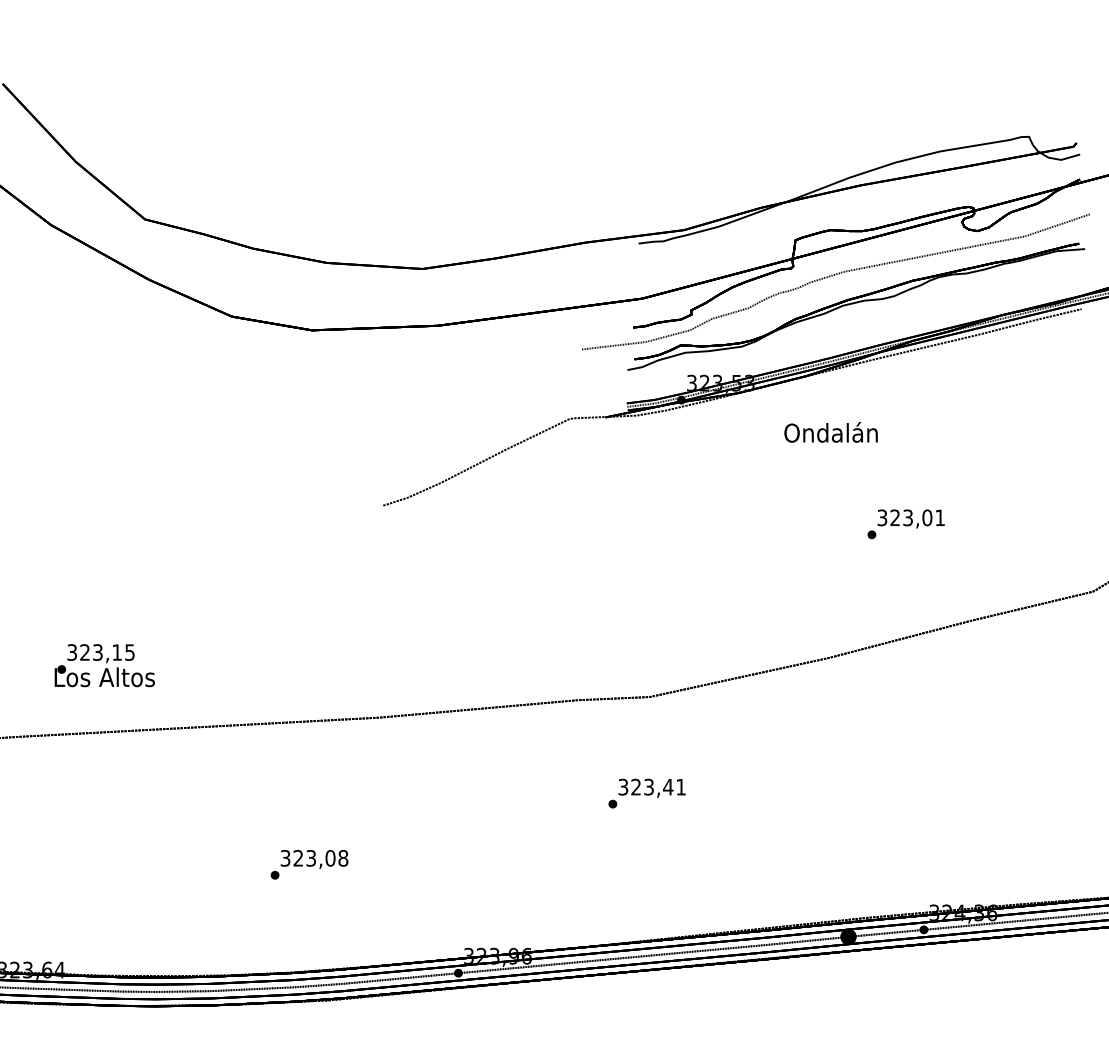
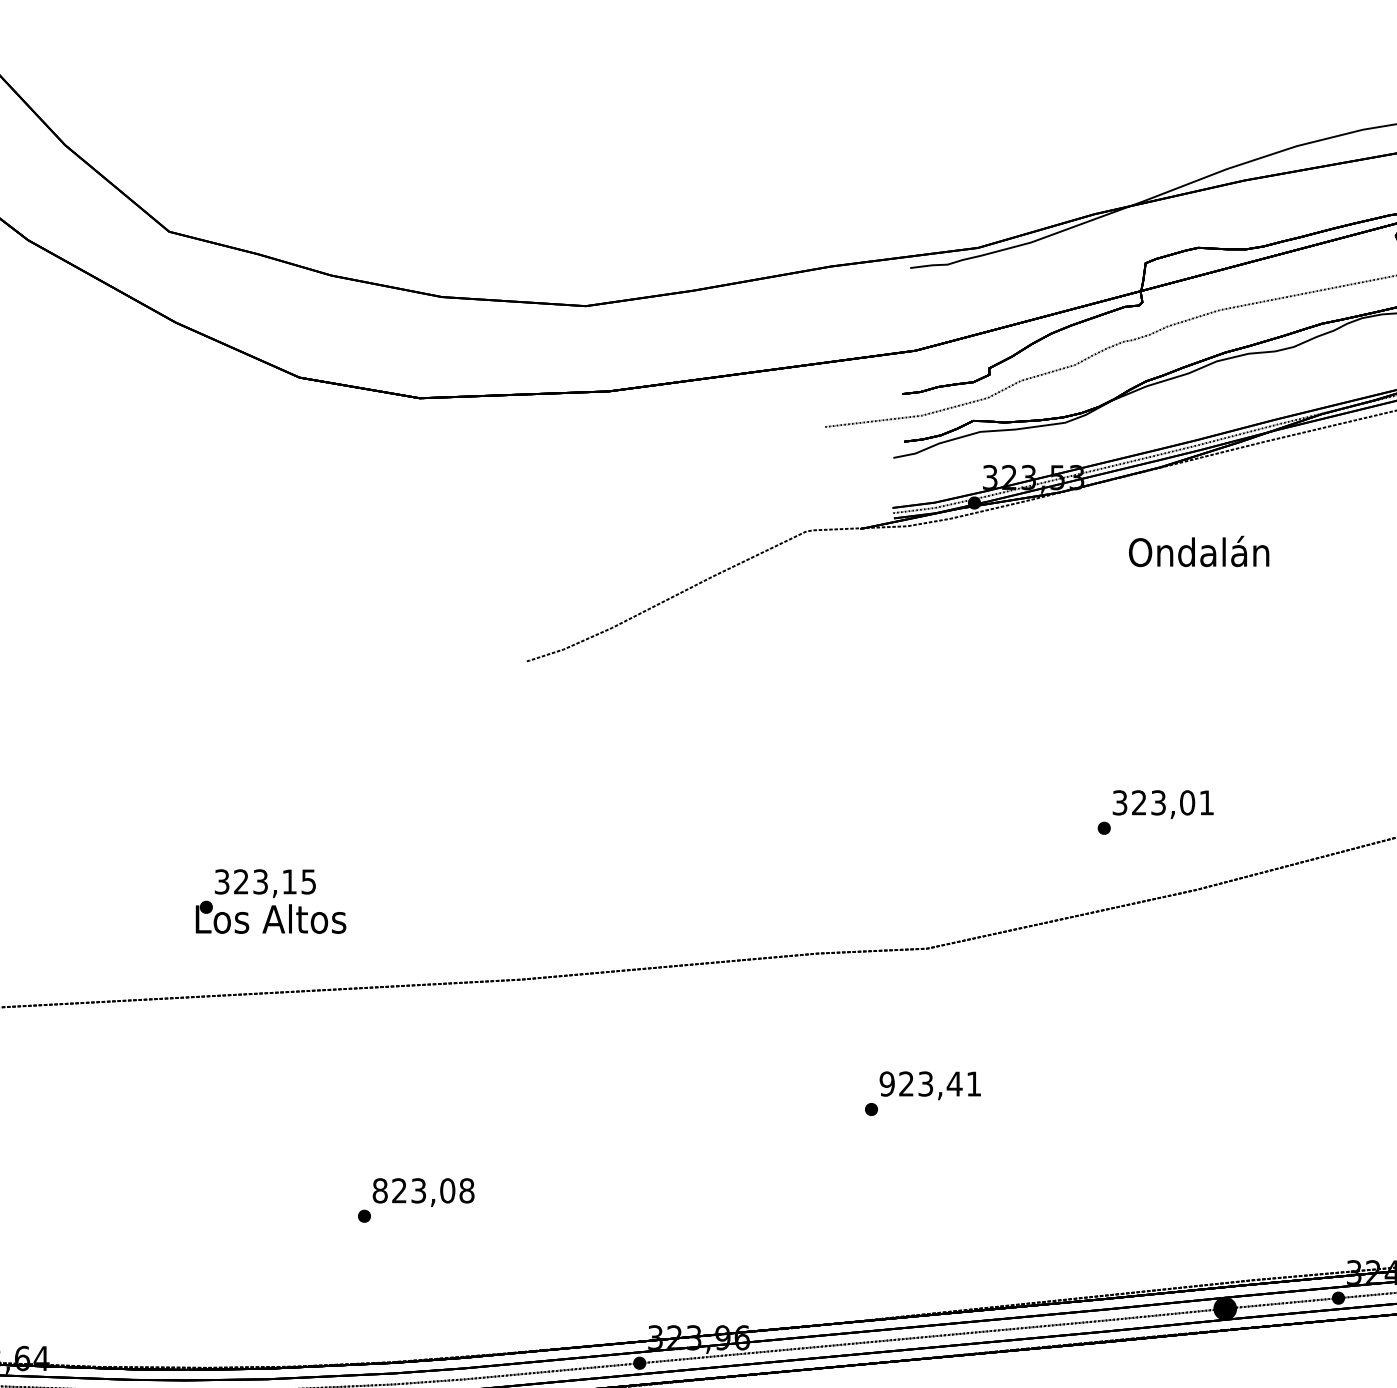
text: (905, 524) -> (1154, 812), moved
text: (104, 665) -> (270, 901), moved
text: (623, 786) -> (887, 1082), 323,41 -> 923,41
text: (285, 858) -> (380, 1191), 323,08 -> 823,08

